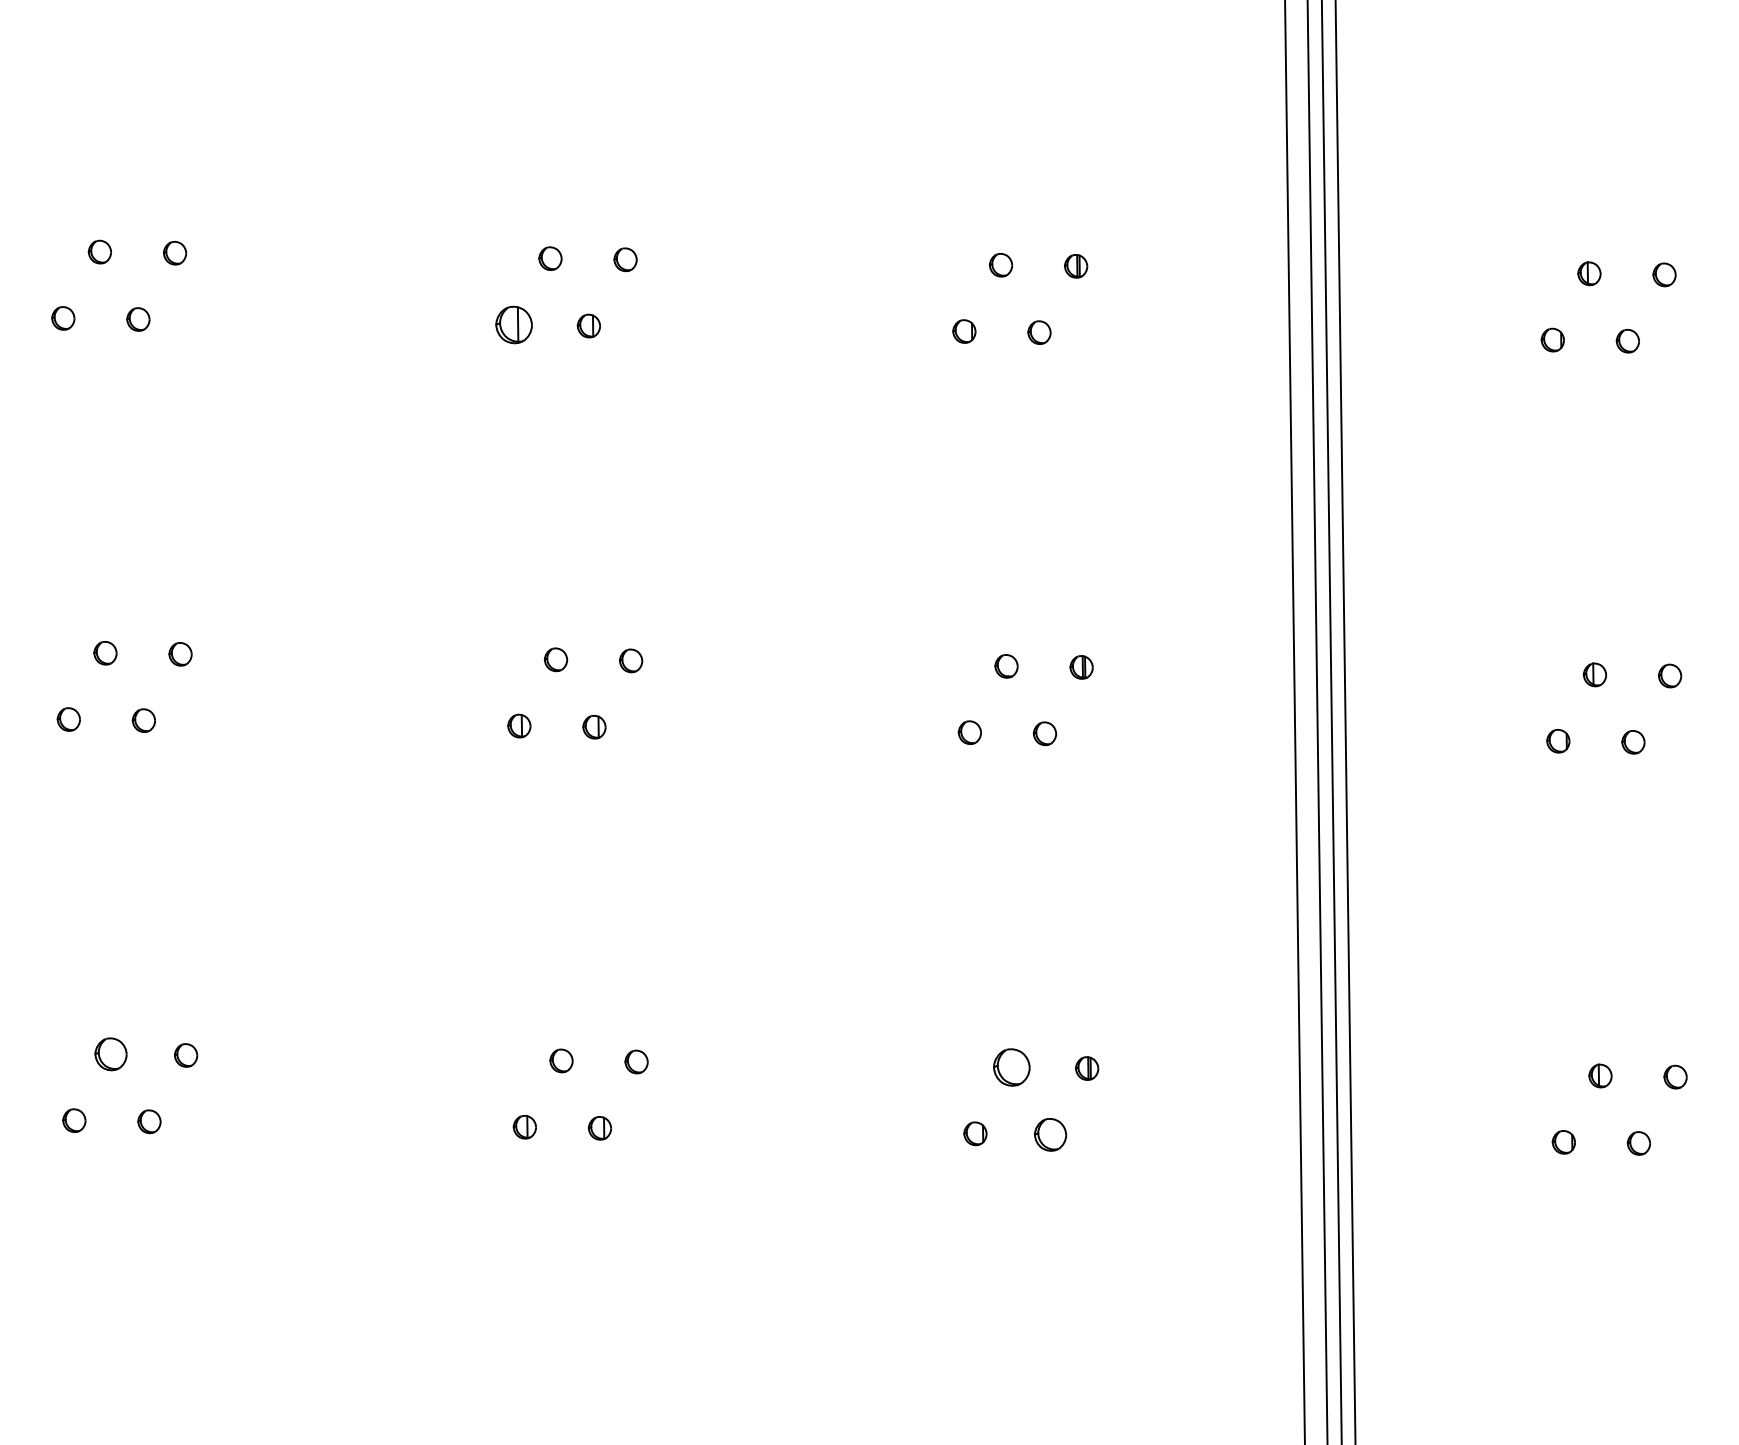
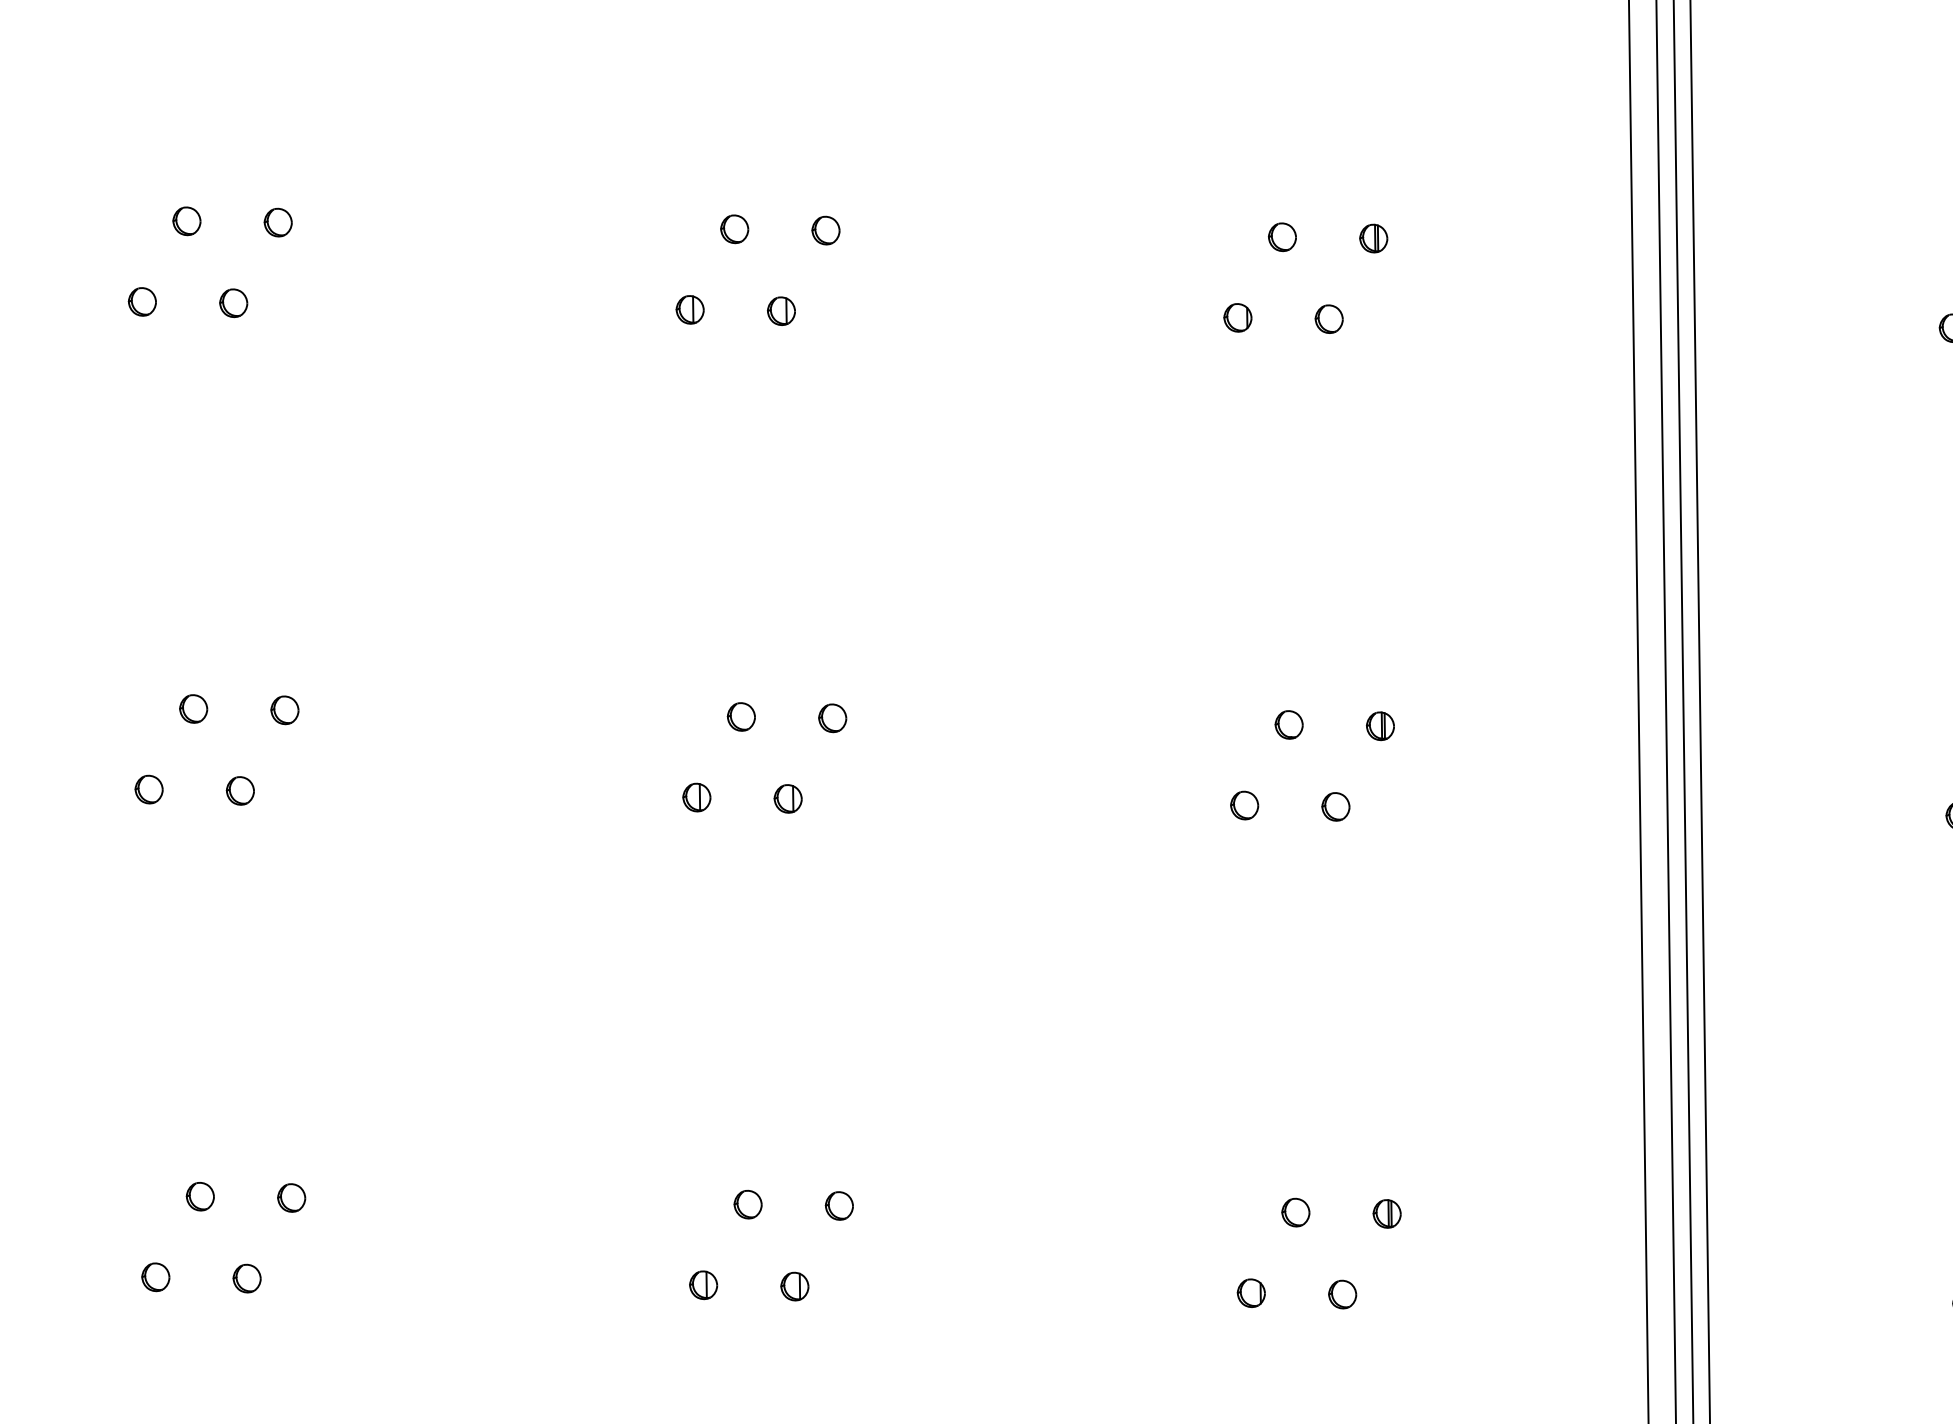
part: (513, 324) -> (689, 309), size x0.62
part: (110, 1054) -> (199, 1196), size x0.71
part: (1012, 1067) -> (1296, 1212), size x0.62
part: (1050, 1134) -> (1342, 1294), size x0.71

